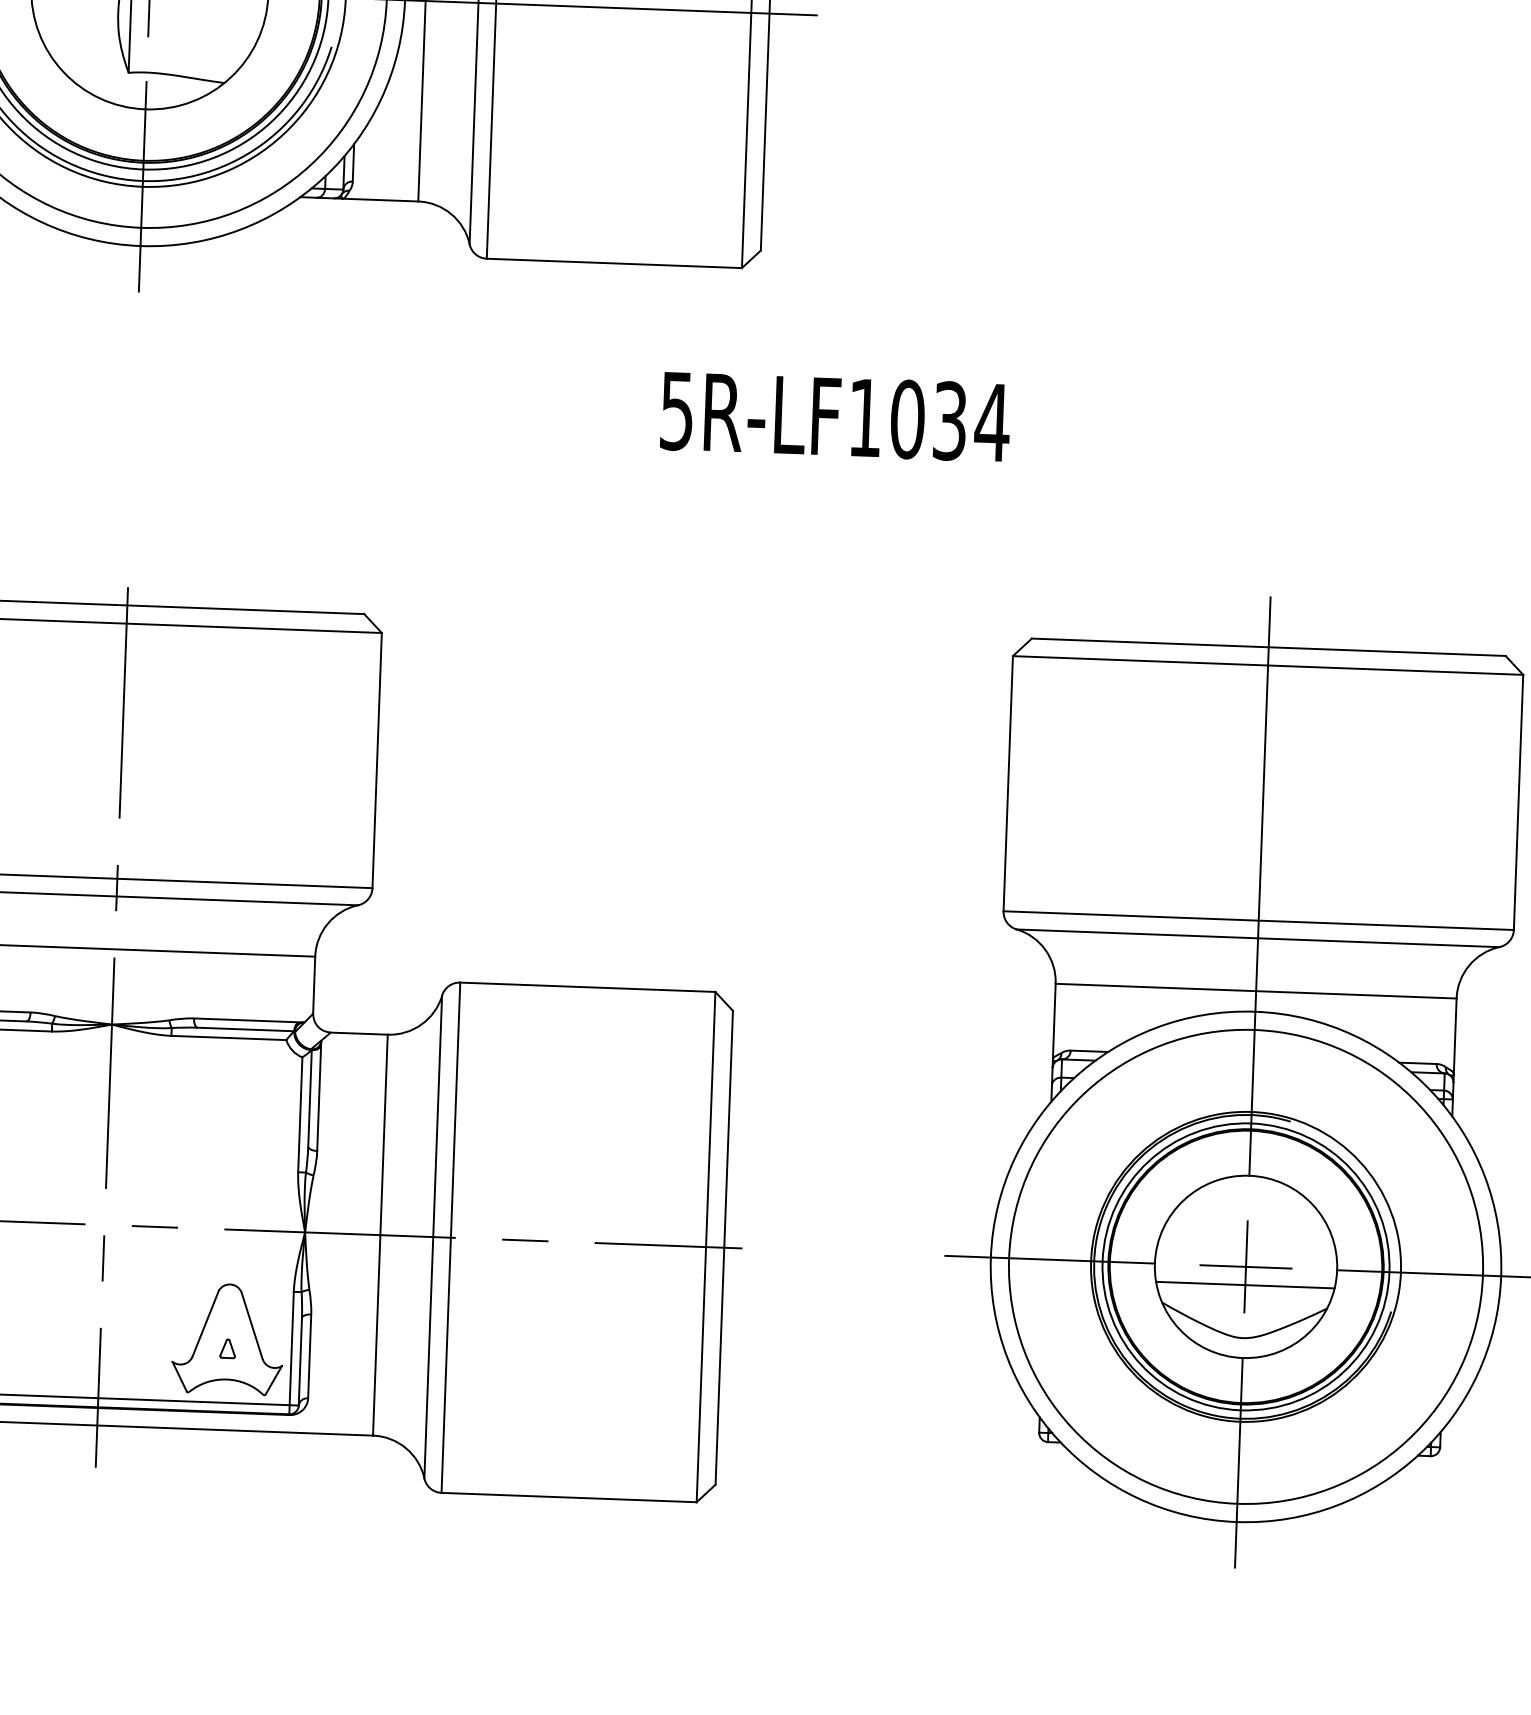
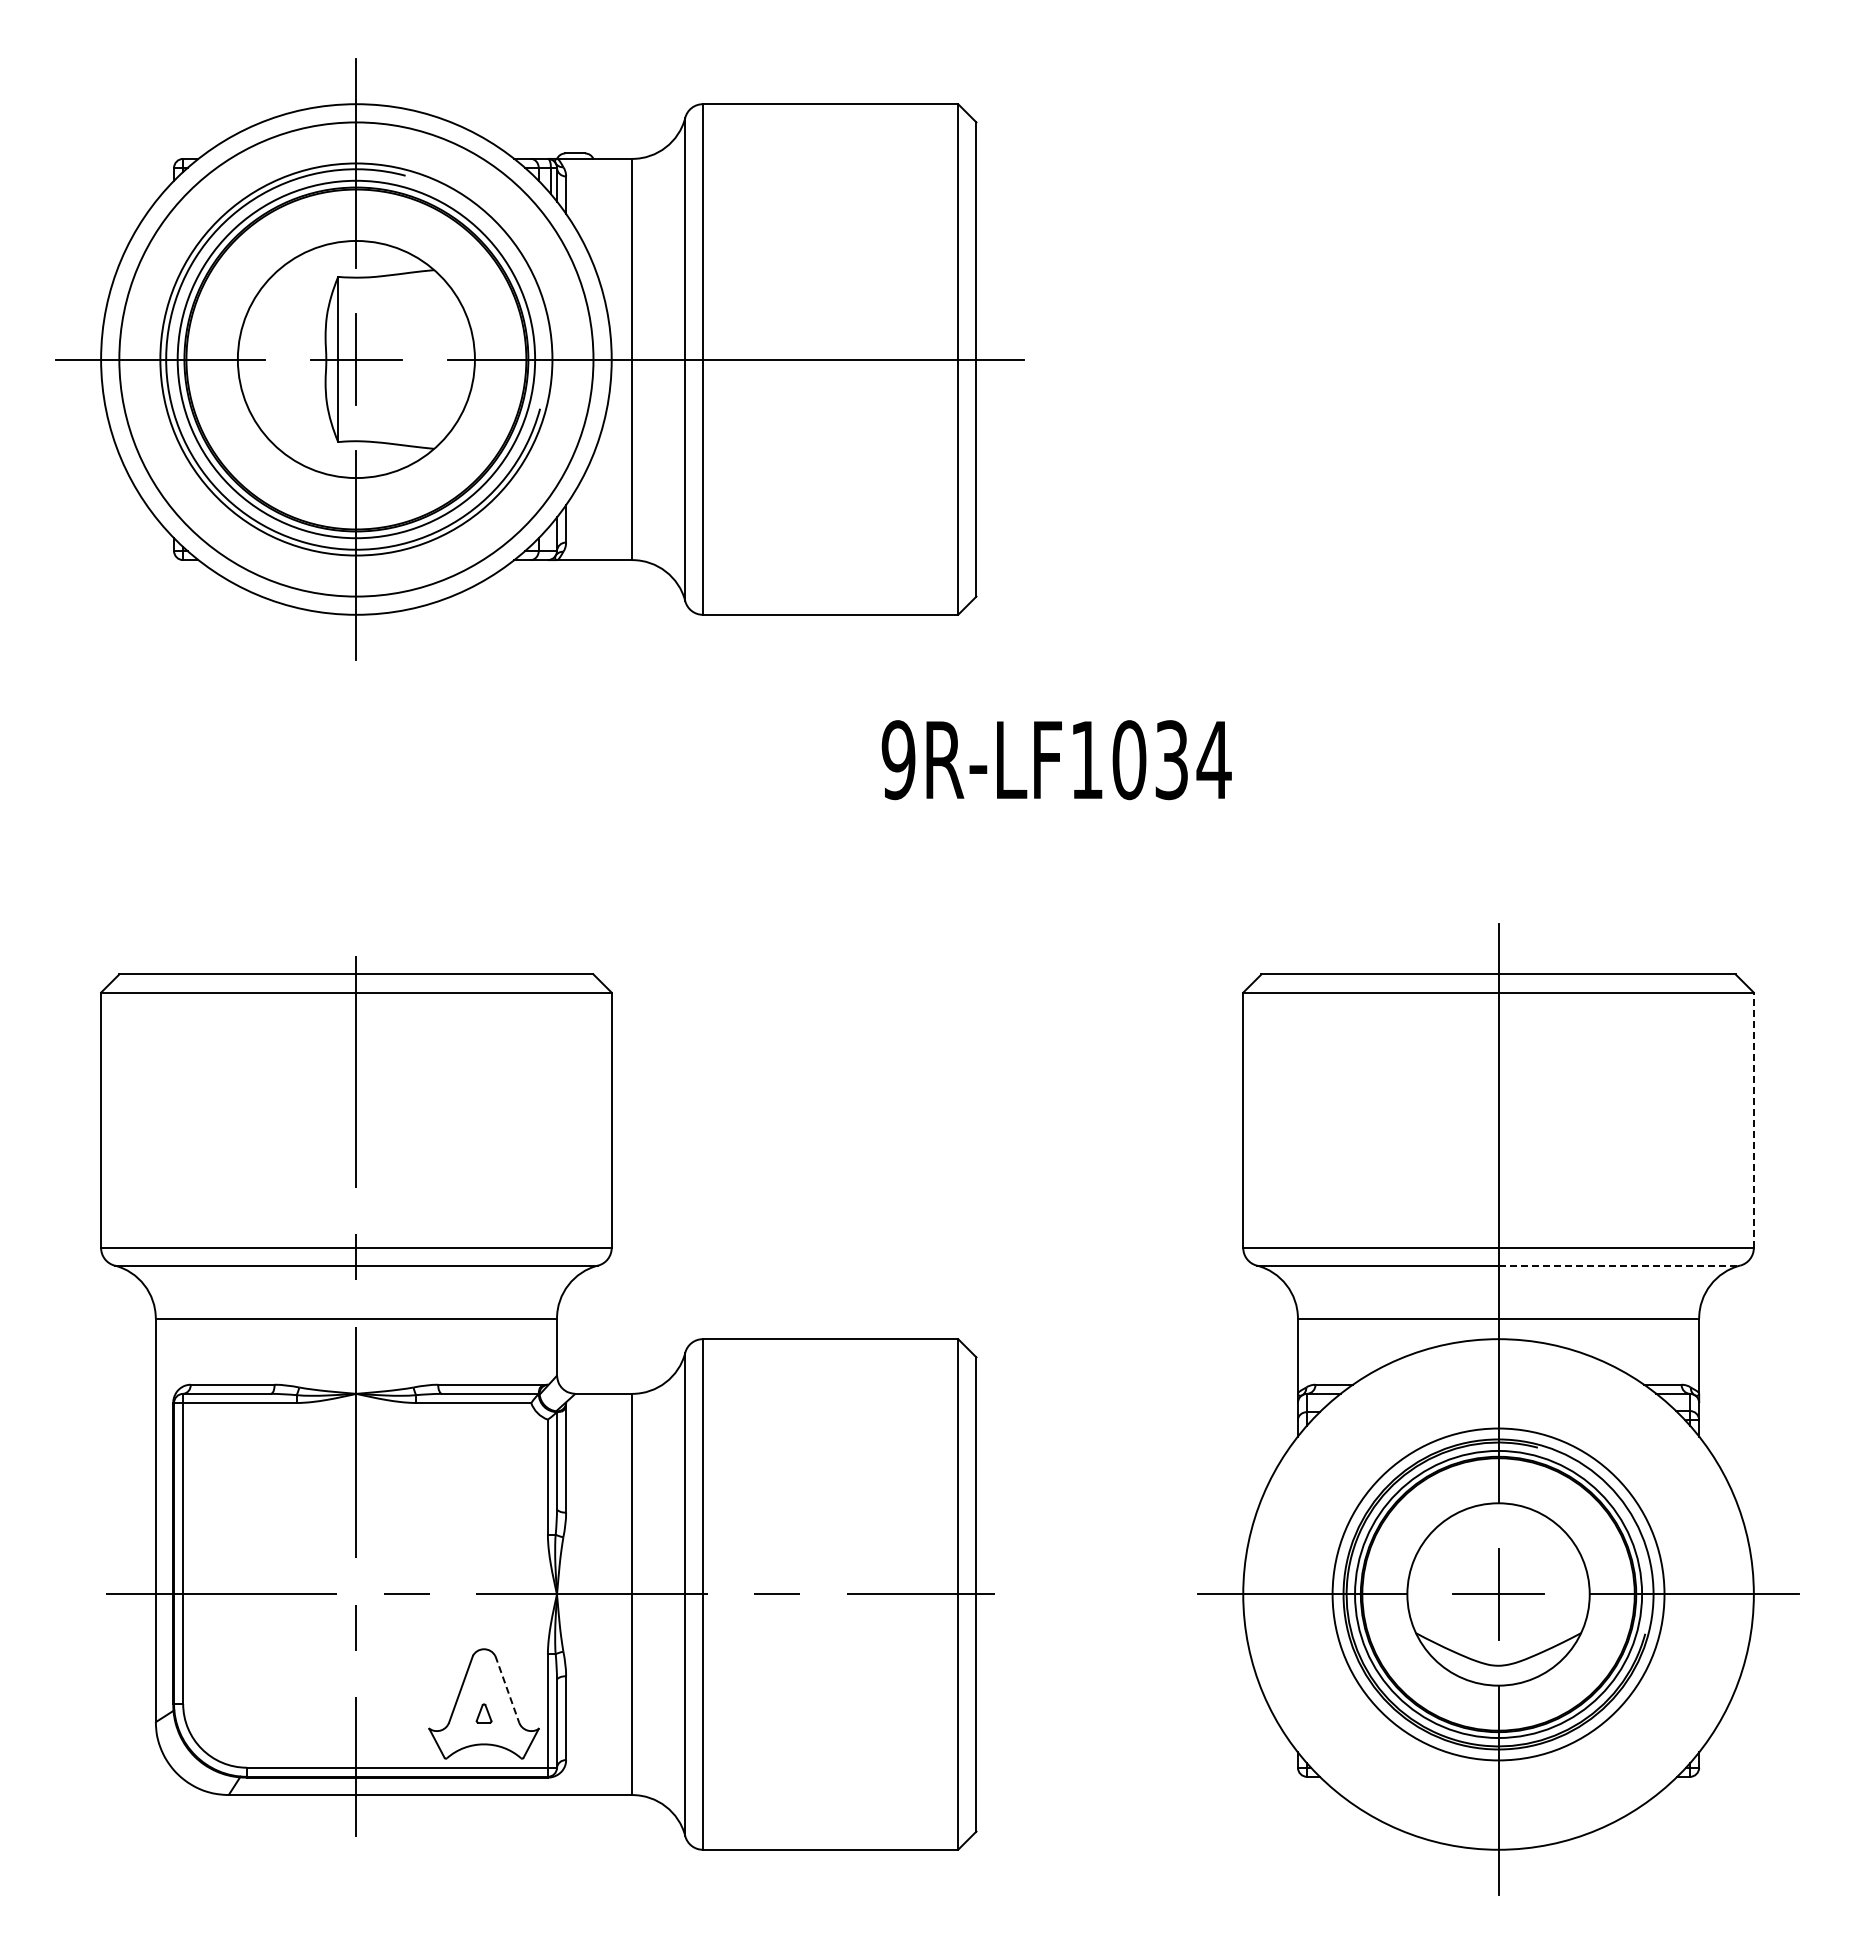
text: (676, 410) -> (898, 759), 5R-LF1034 -> 9R-LF1034
line: (1518, 802) -> (1753, 1120), solid -> dashed
line: (1378, 942) -> (1619, 1265), solid -> dashed
circle: (1245, 1266) -> (1498, 1594), size x0.7
line: (1245, 1284) -> (1498, 1612), removed
line: (252, 1325) -> (507, 1689), solid -> dashed

